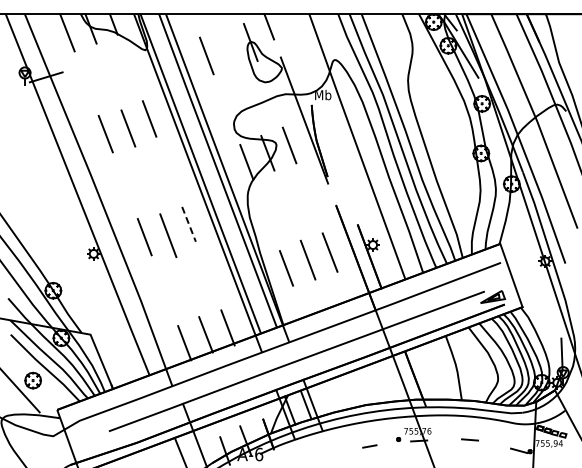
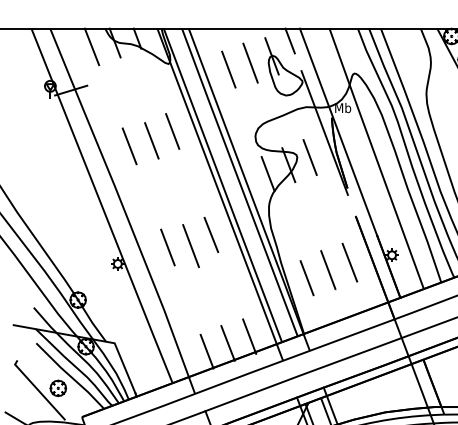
line: (228, 49) -> (250, 63), added
line: (318, 119) -> (338, 131), added
line: (189, 224) -> (211, 235), dashed -> solid

